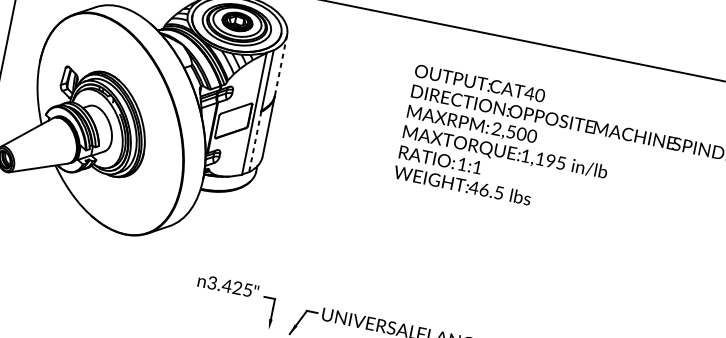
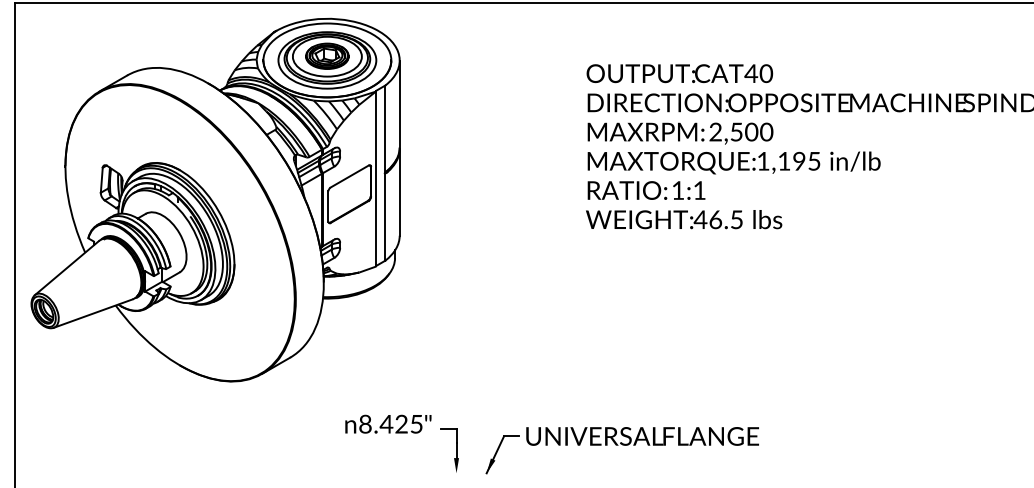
line: (280, 64) -> (399, 103), dashed -> solid
line: (255, 142) -> (385, 217), dashed -> solid
text: (212, 283) -> (365, 424), 3.425 -> 8.425

